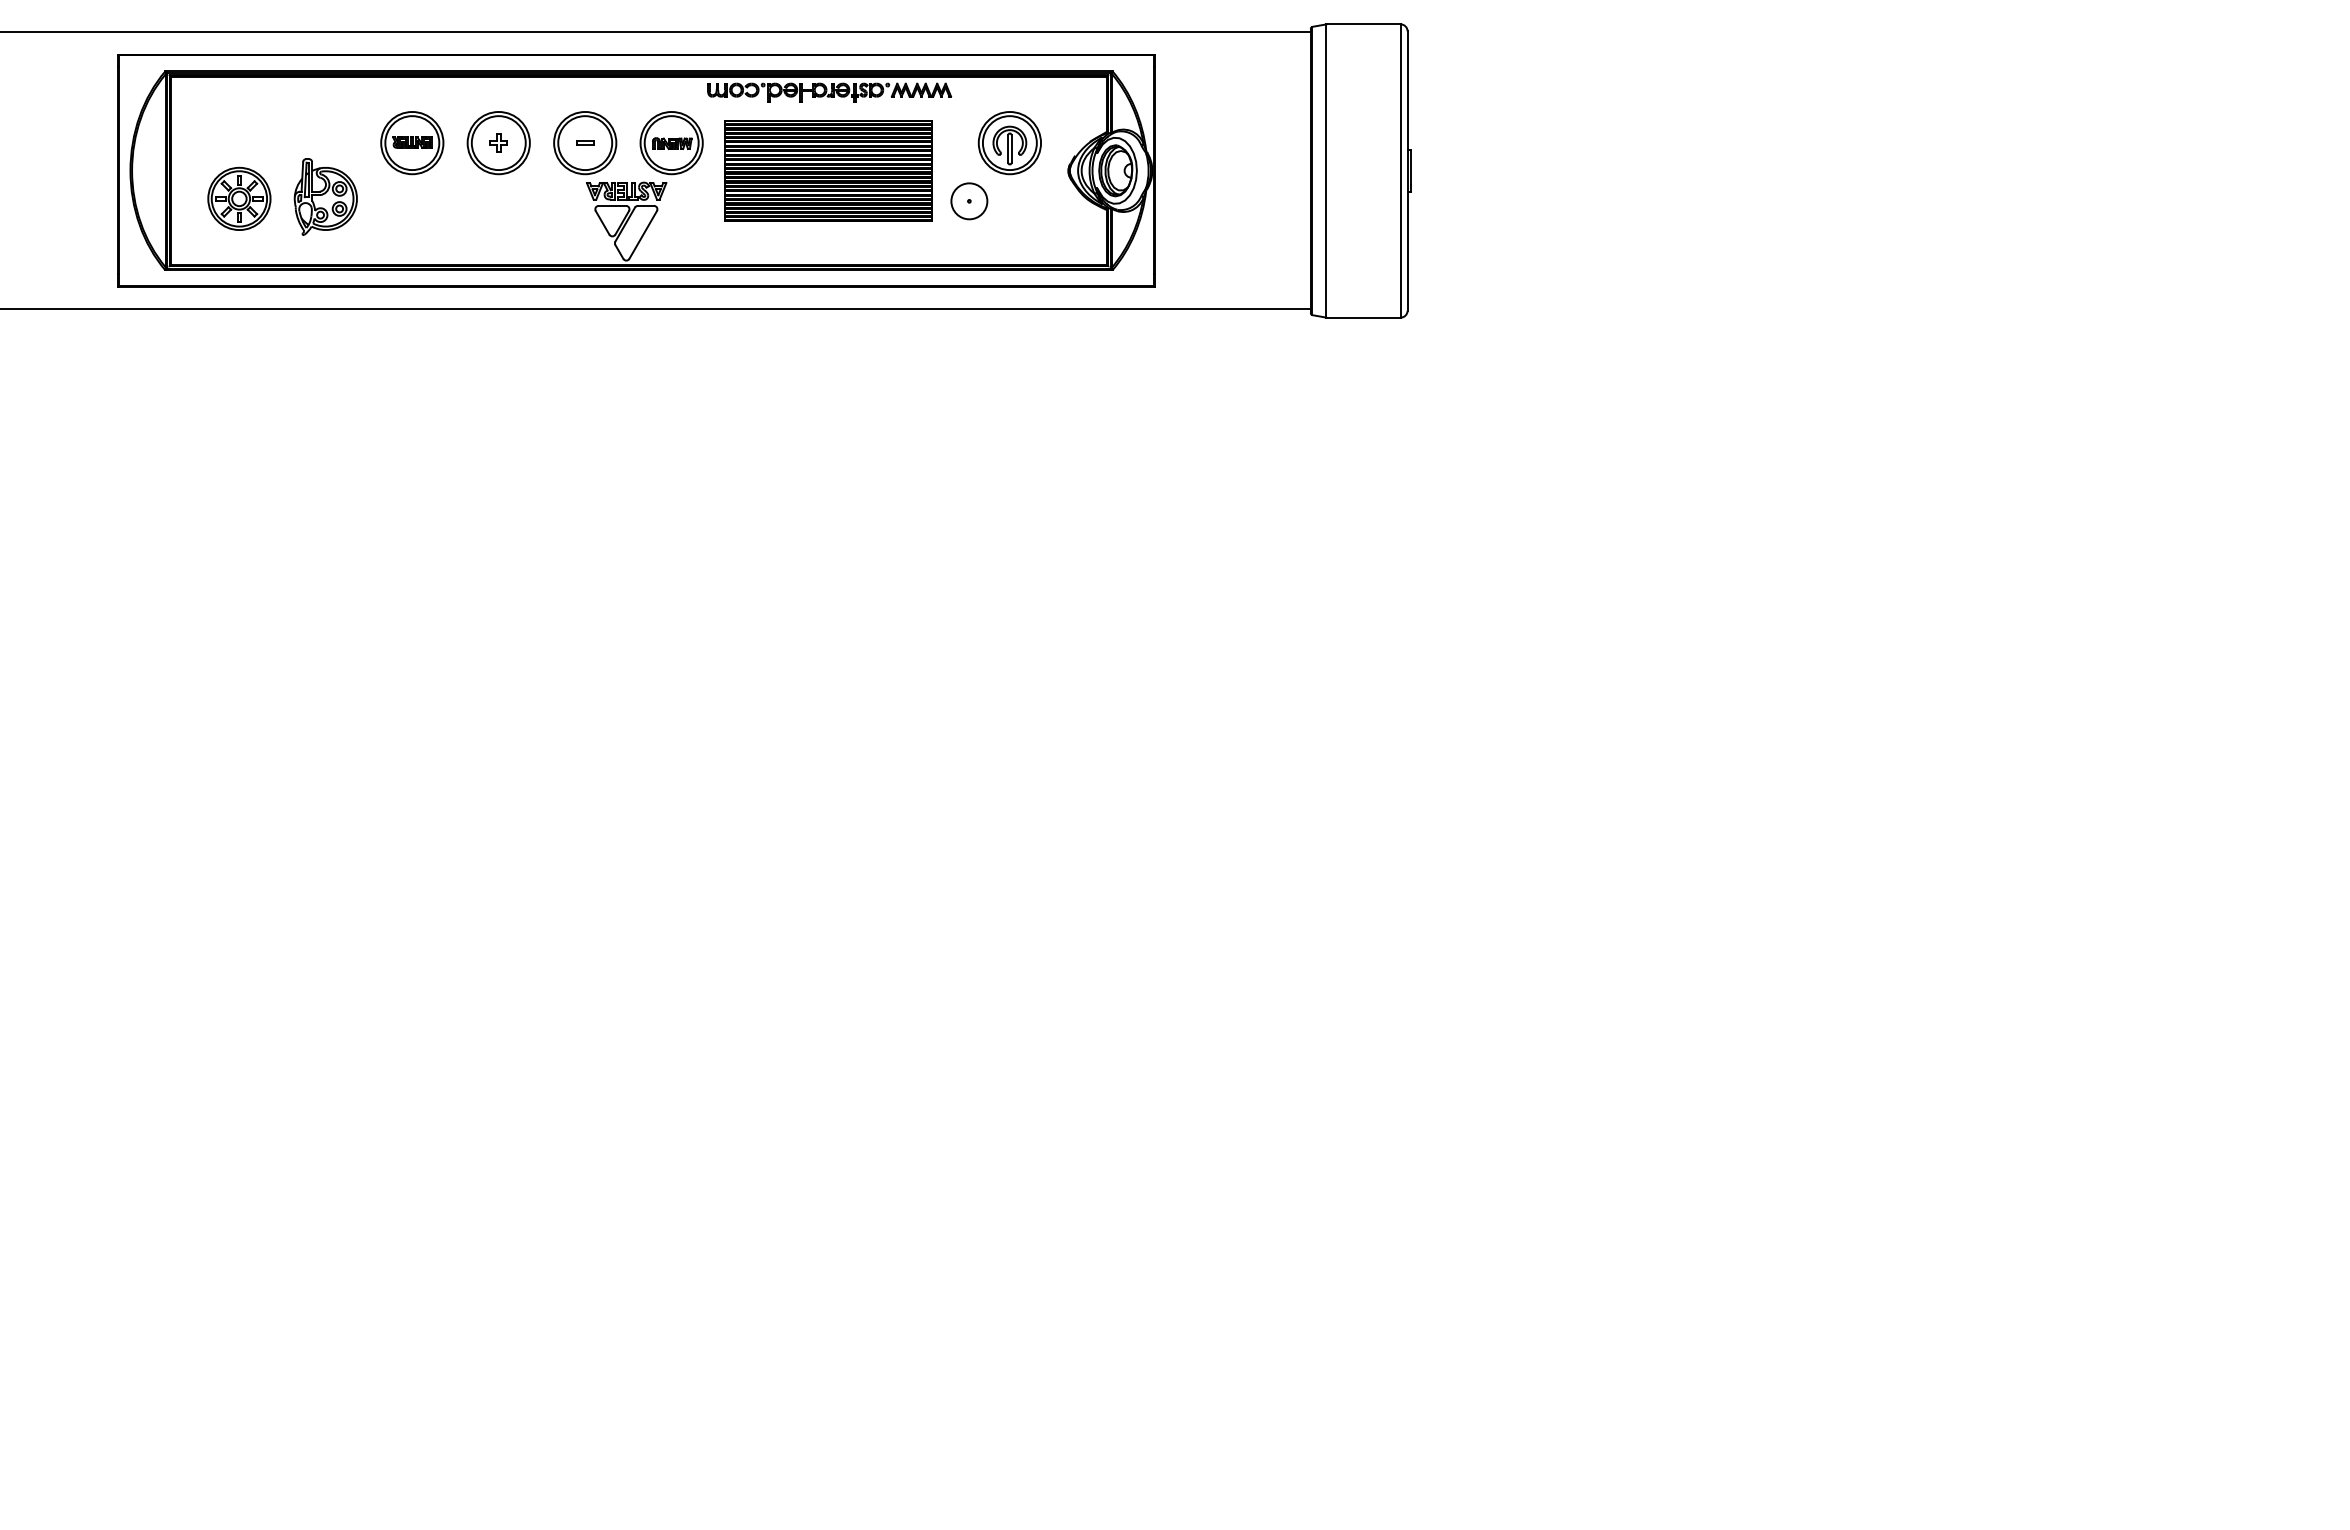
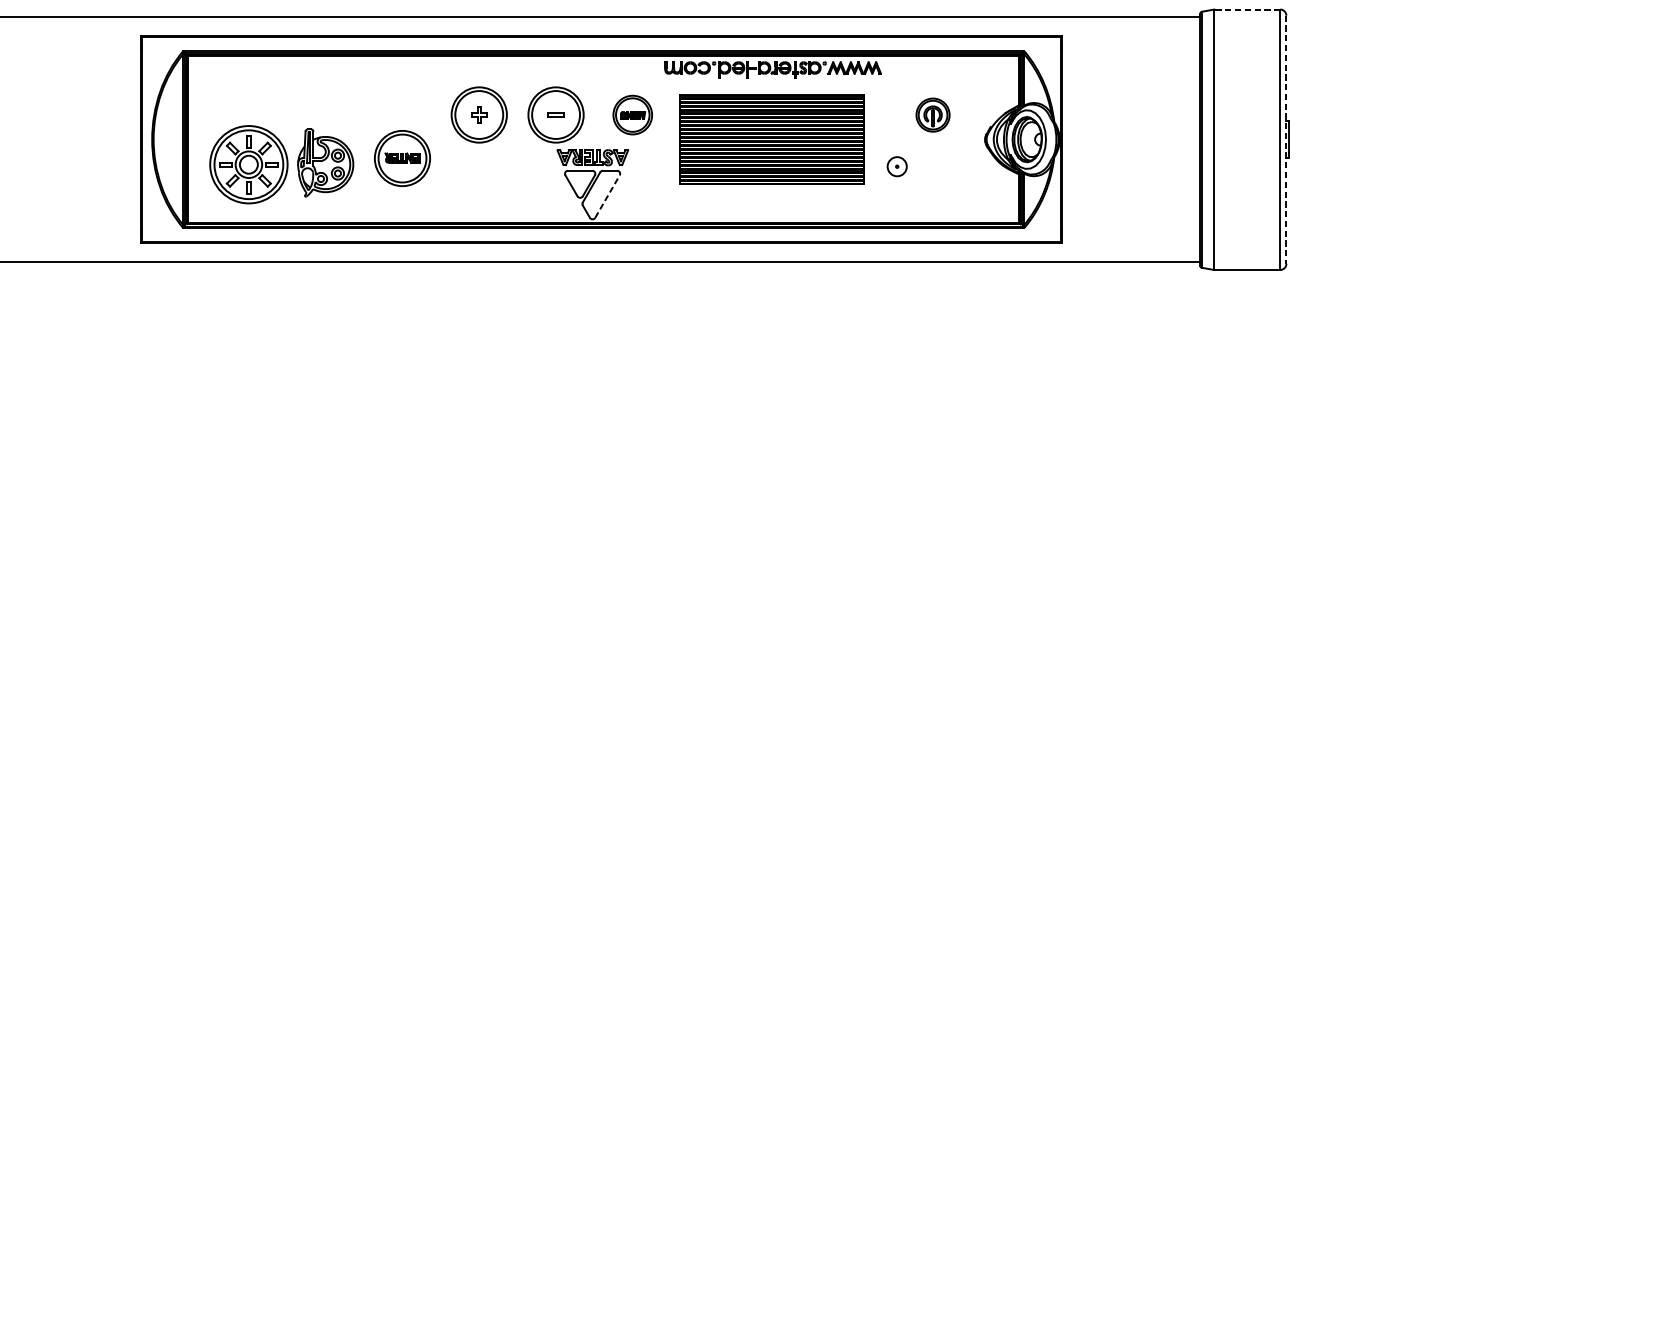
line: (1363, 24) -> (1247, 9), solid -> dashed
part: (412, 143) -> (402, 158), moved
part: (671, 143) -> (632, 115), size x0.7
part: (1009, 143) -> (932, 115), size x0.6
line: (1407, 171) -> (1286, 140), solid -> dashed
part: (239, 198) -> (249, 164), size x1.4
circle: (969, 201) -> (897, 166), size x0.6
line: (643, 234) -> (607, 196), solid -> dashed

